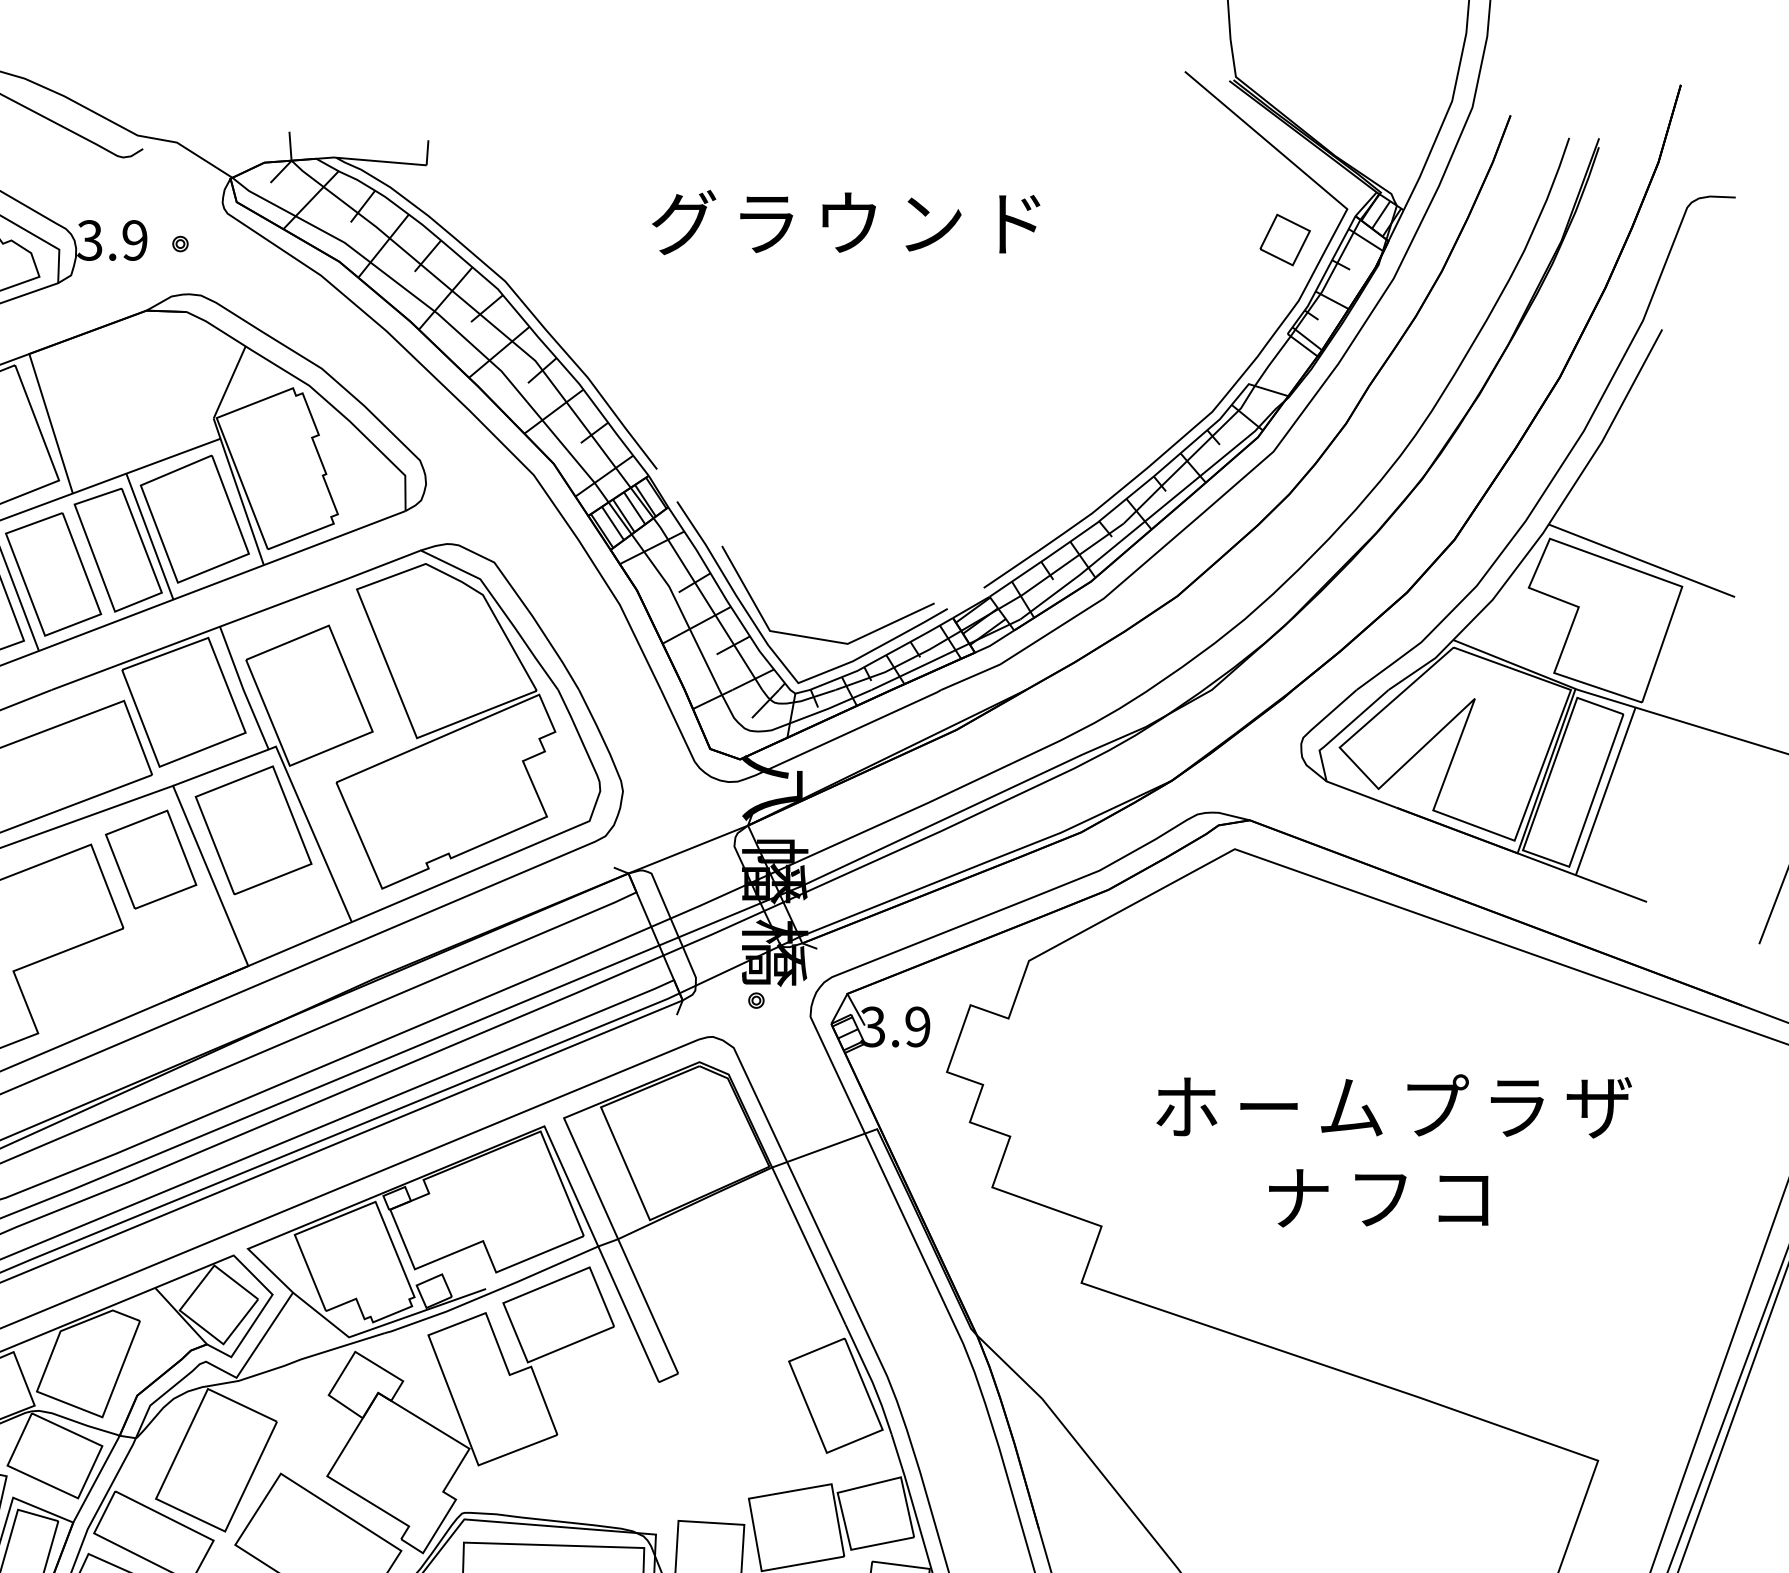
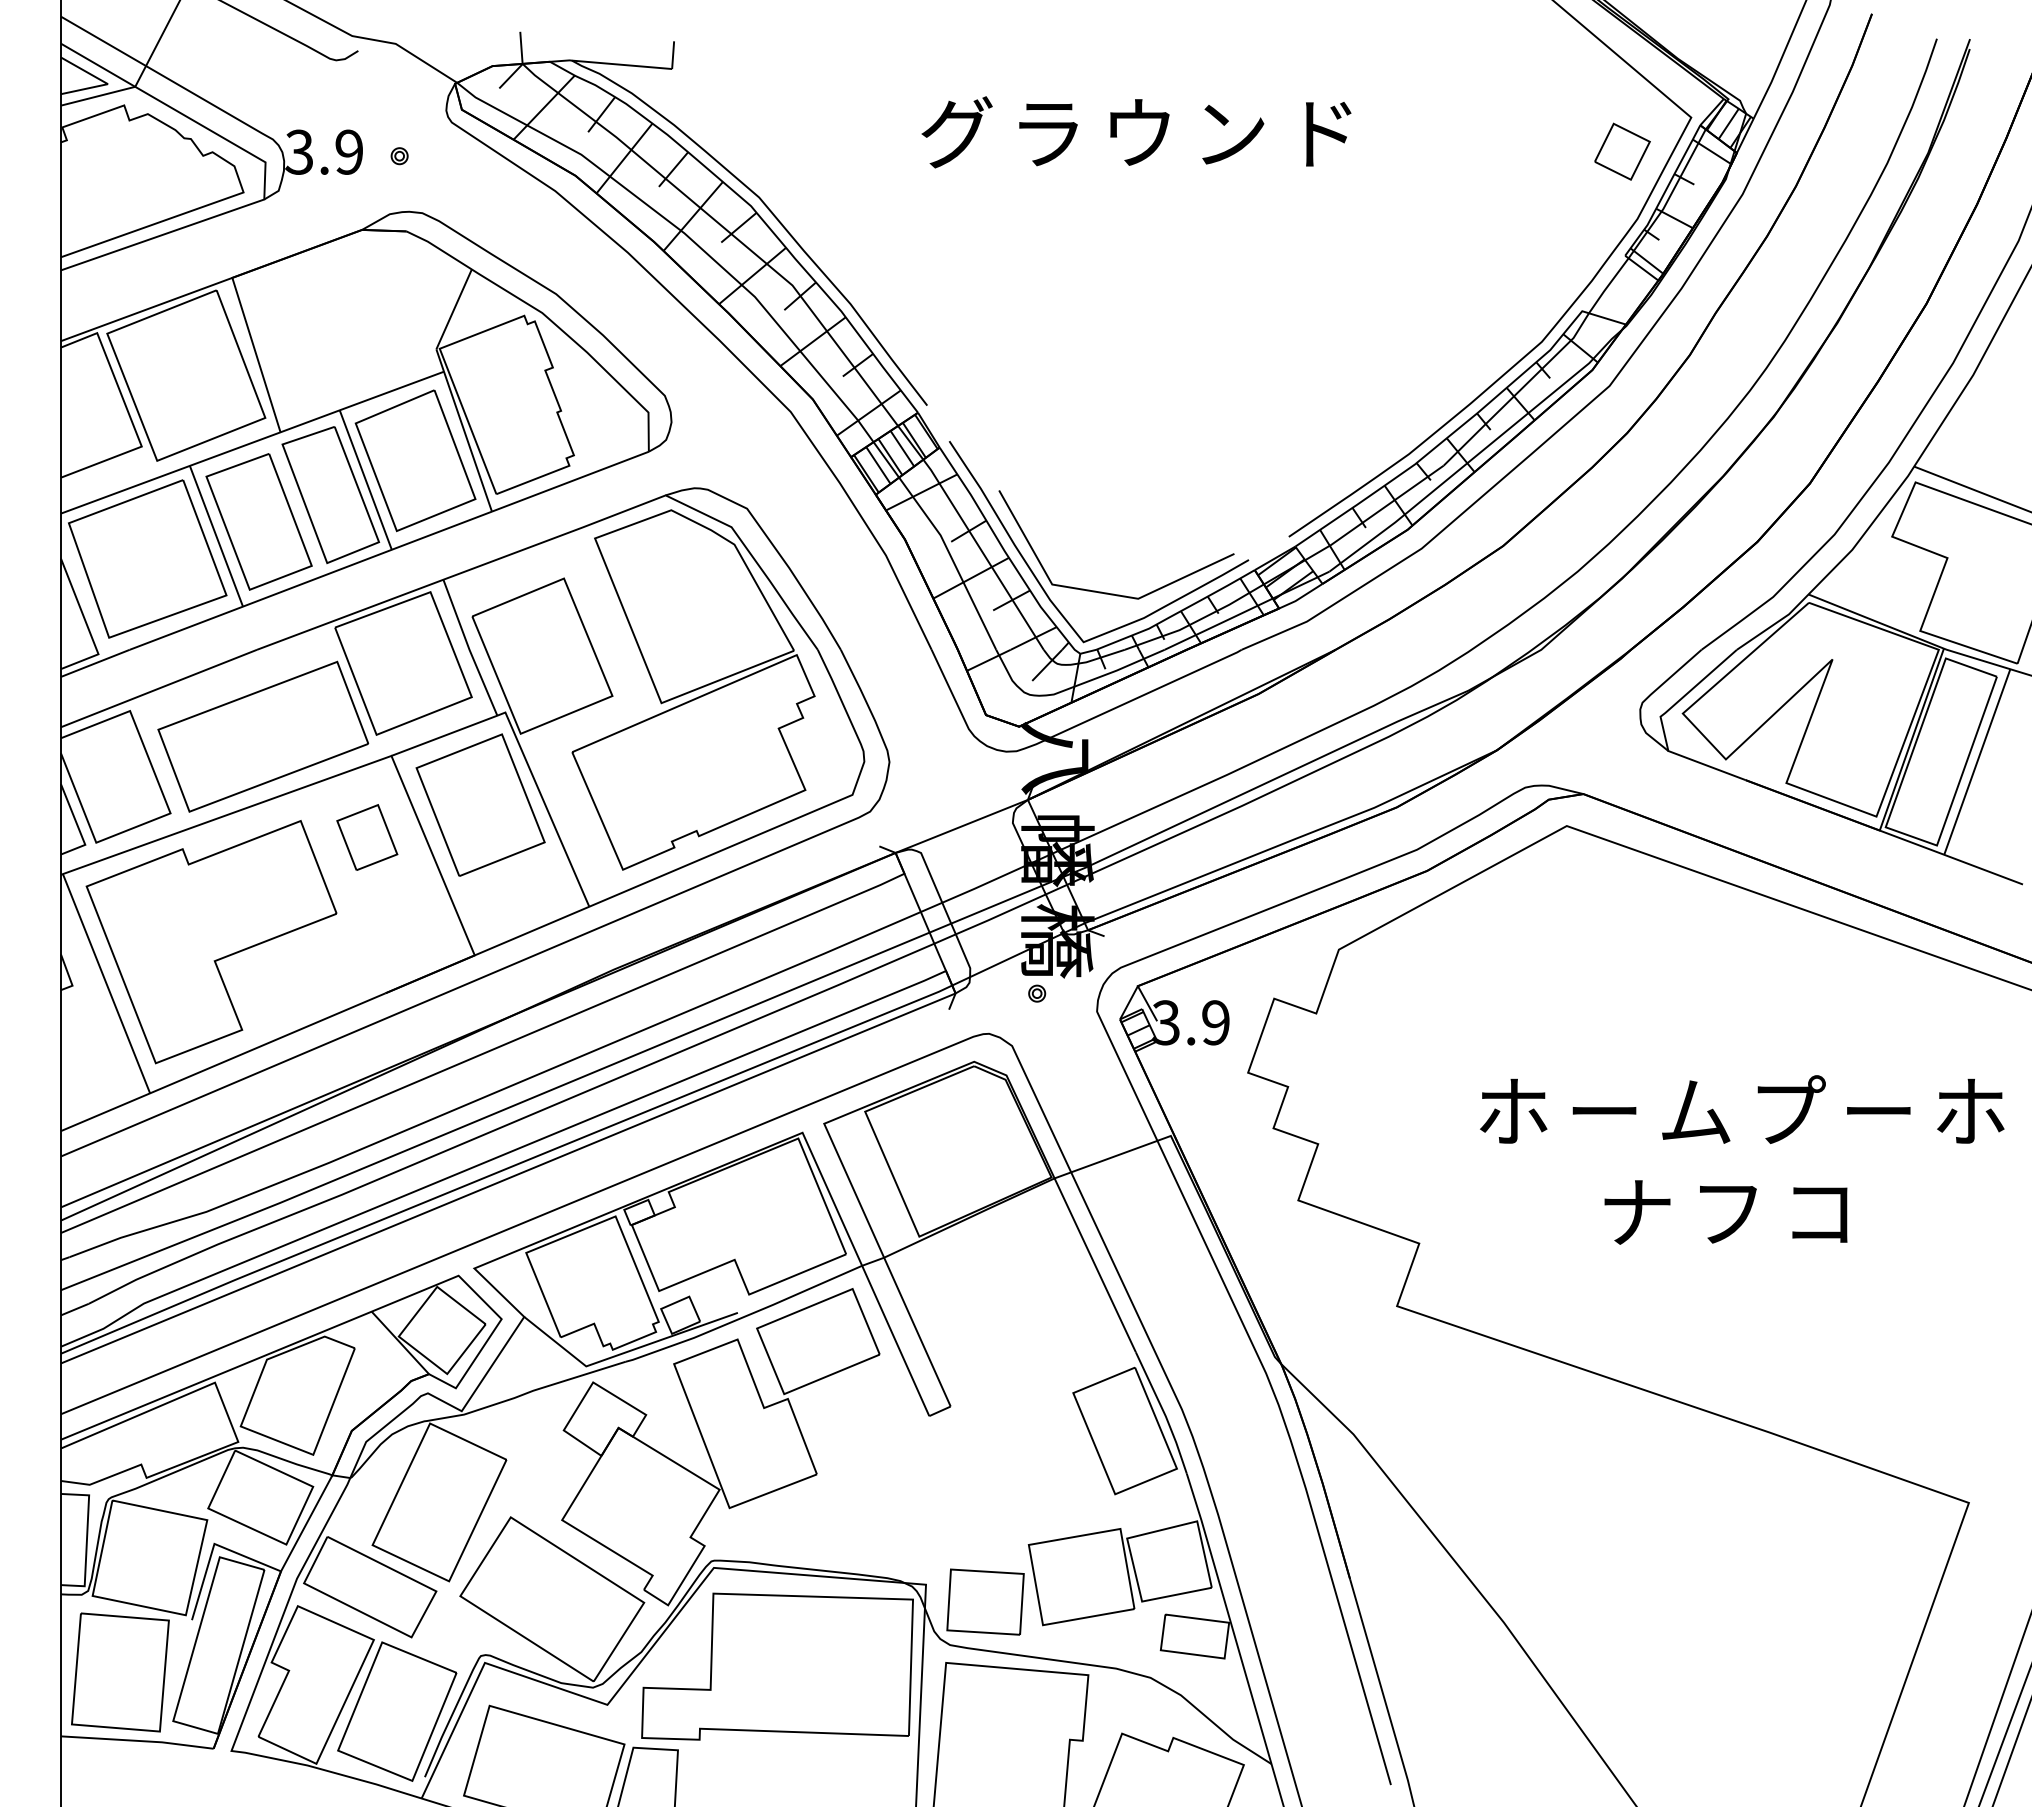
part: (151, 859) -> (367, 837), size x0.6
text: (1599, 1107) -> (1970, 1112), ザ -> ホ
text: (1516, 1108) -> (1878, 1113), ラ -> ー

